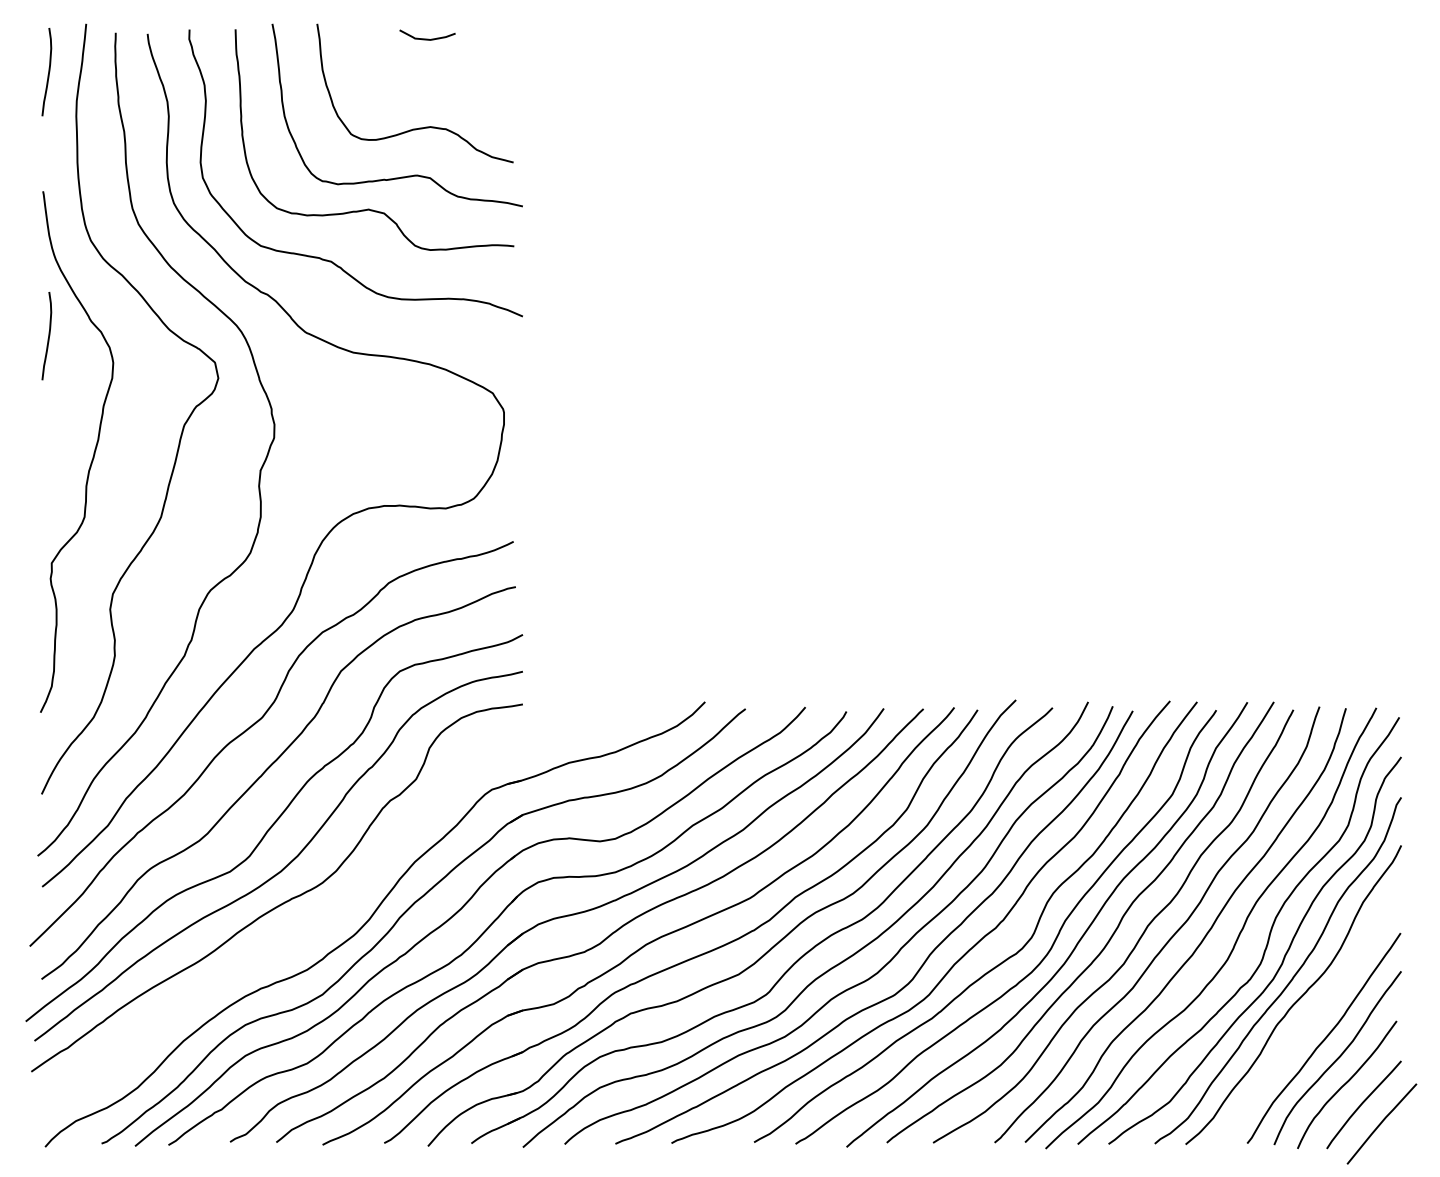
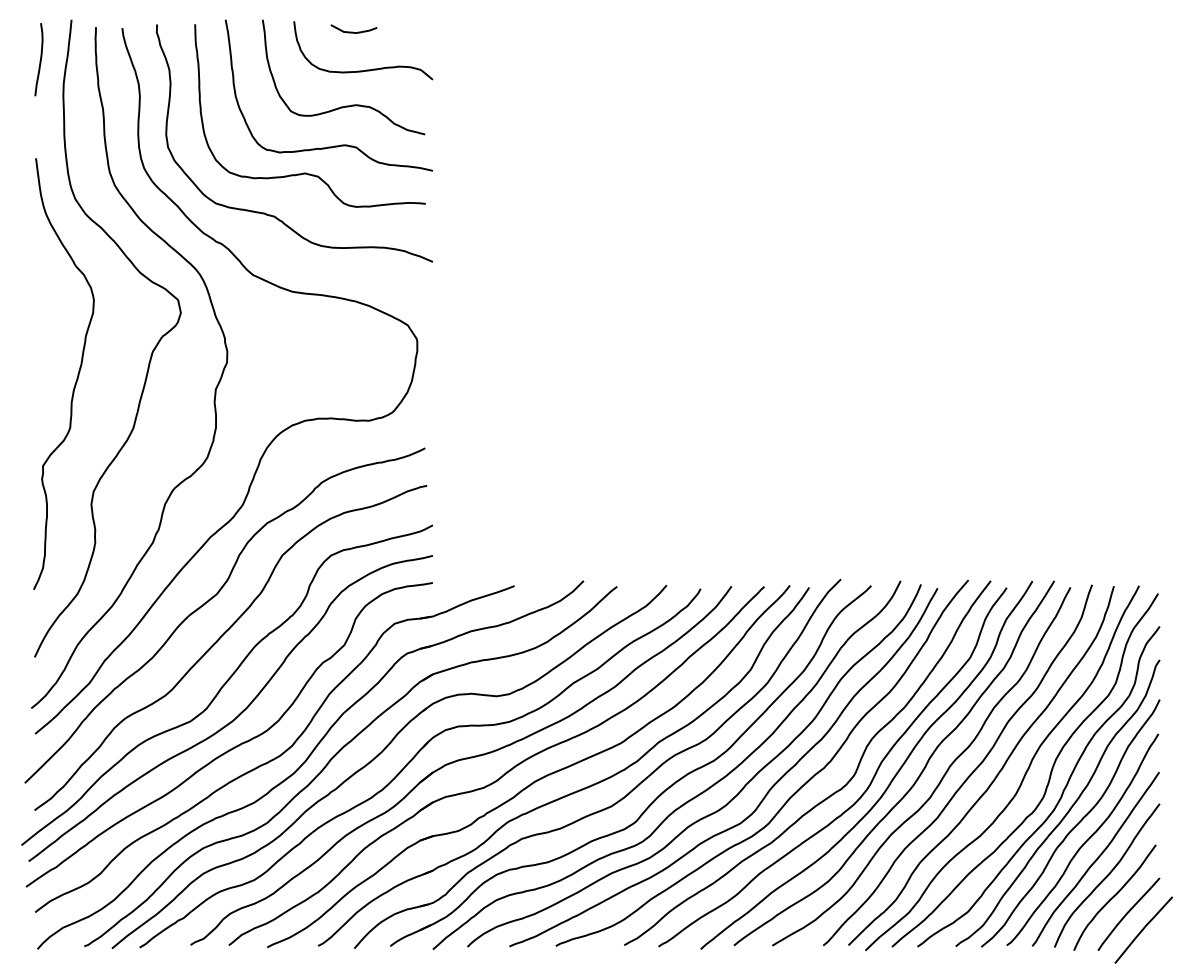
curve: (439, 84) -> (363, 69), added
curve: (48, 336) -> (40, 278), removed
part: (335, 913) -> (277, 755), added
curve: (1311, 1016) -> (1085, 841), added

